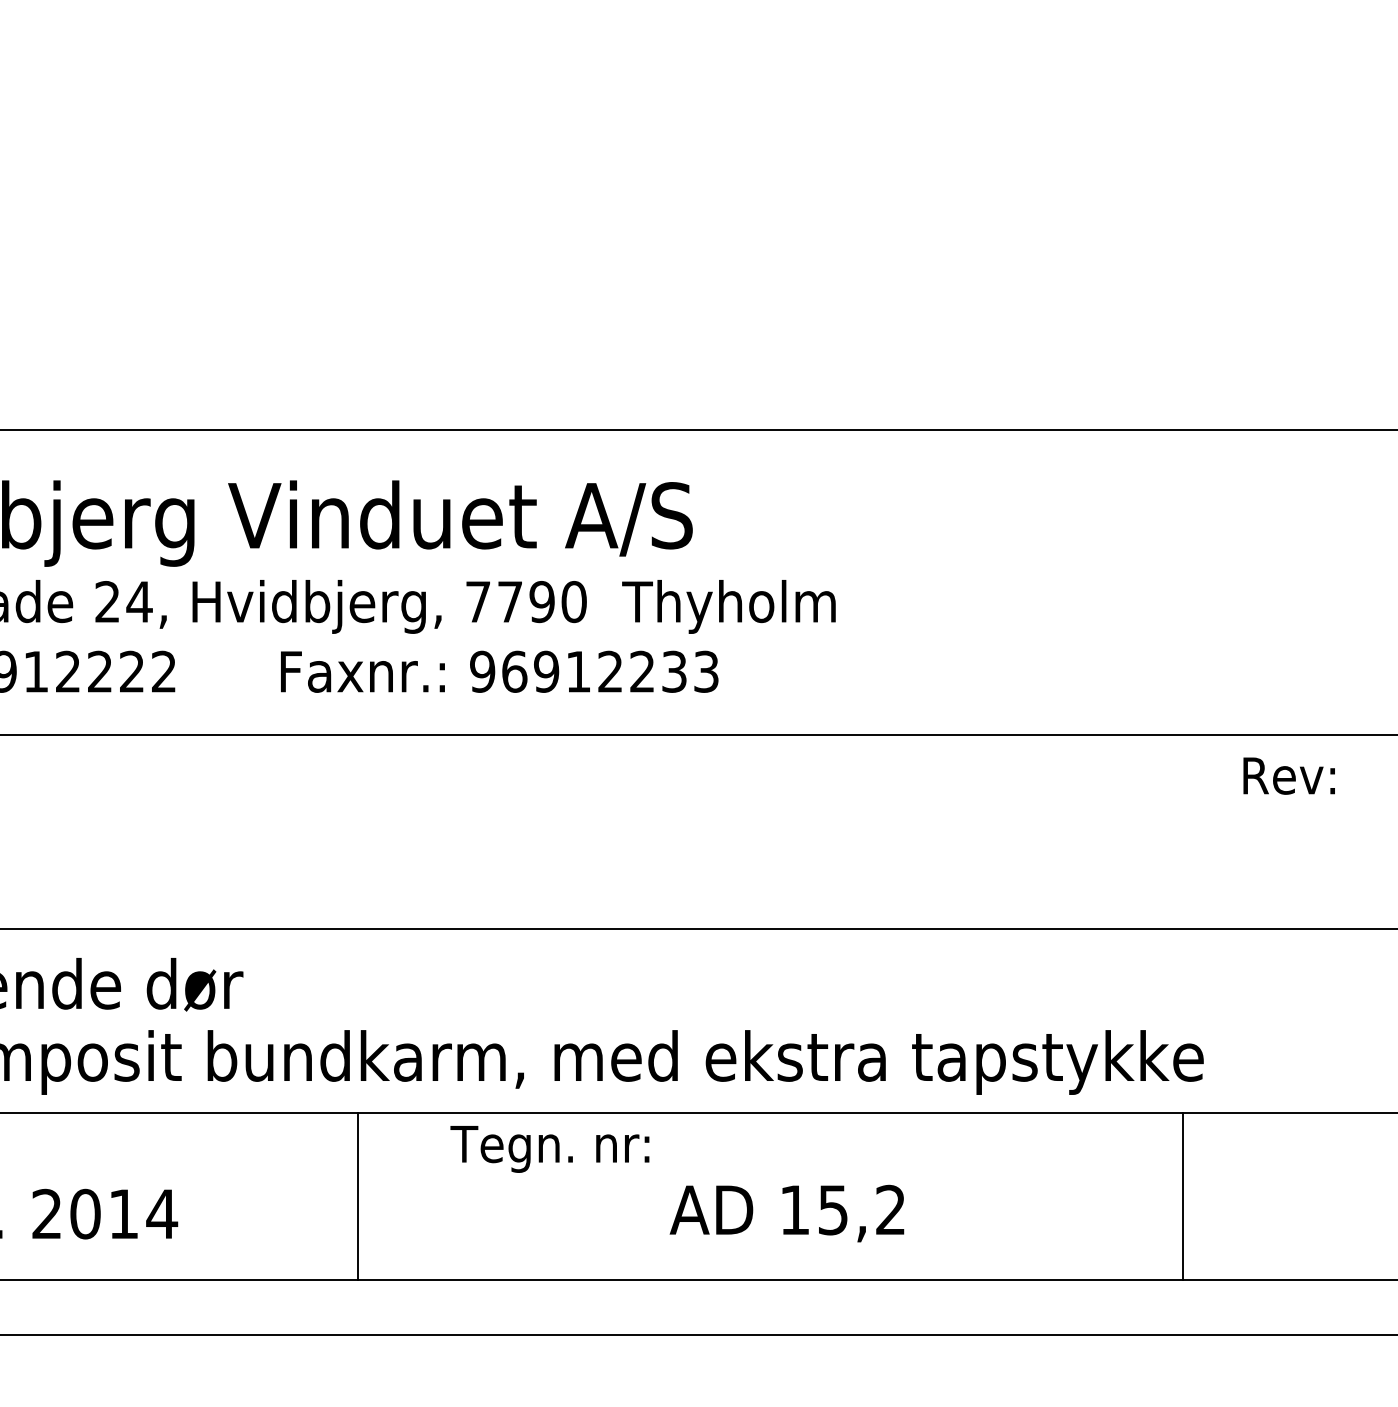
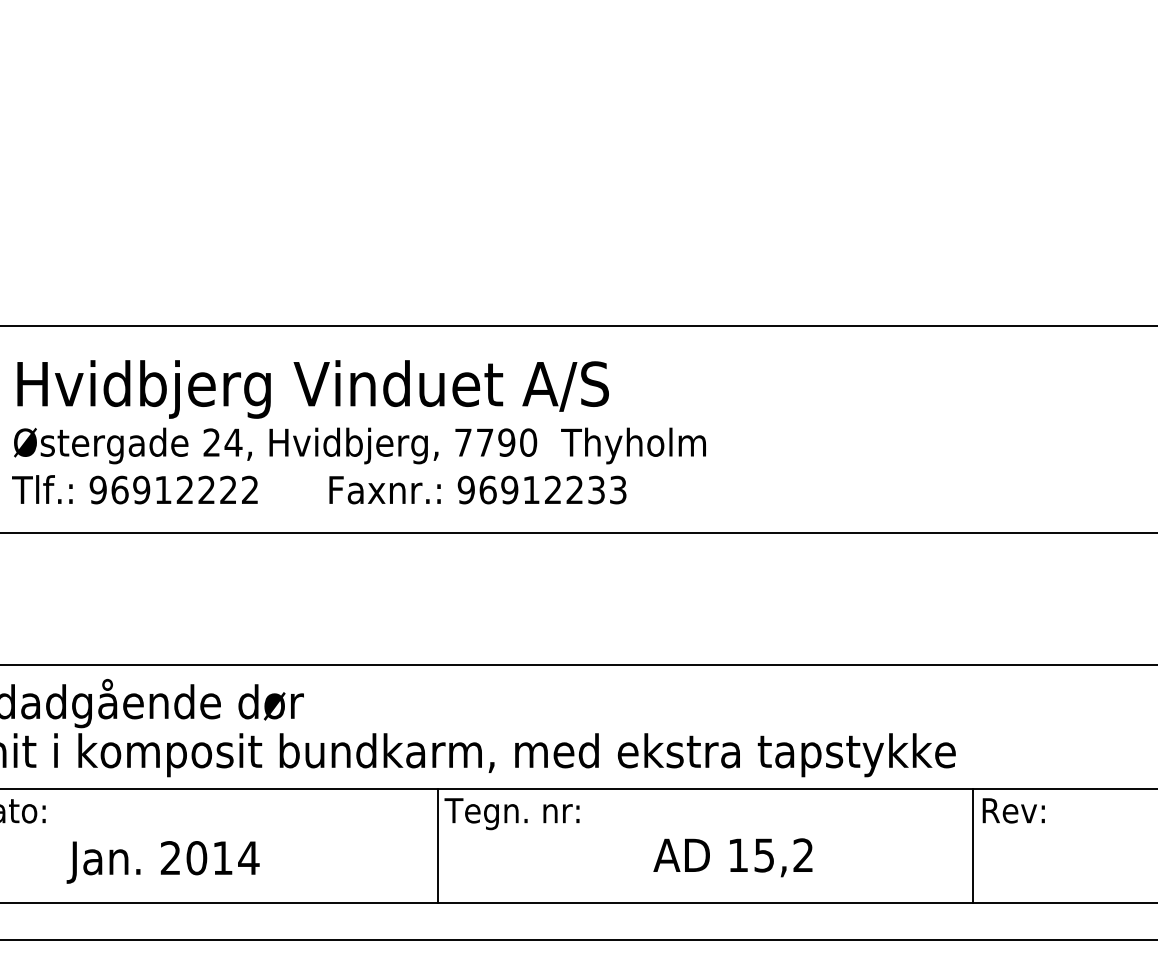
text: (1288, 775) -> (1013, 810), moved
line: (357, 1195) -> (437, 845), moved
line: (1182, 1195) -> (972, 845), moved
text: (786, 1213) -> (732, 857), moved

